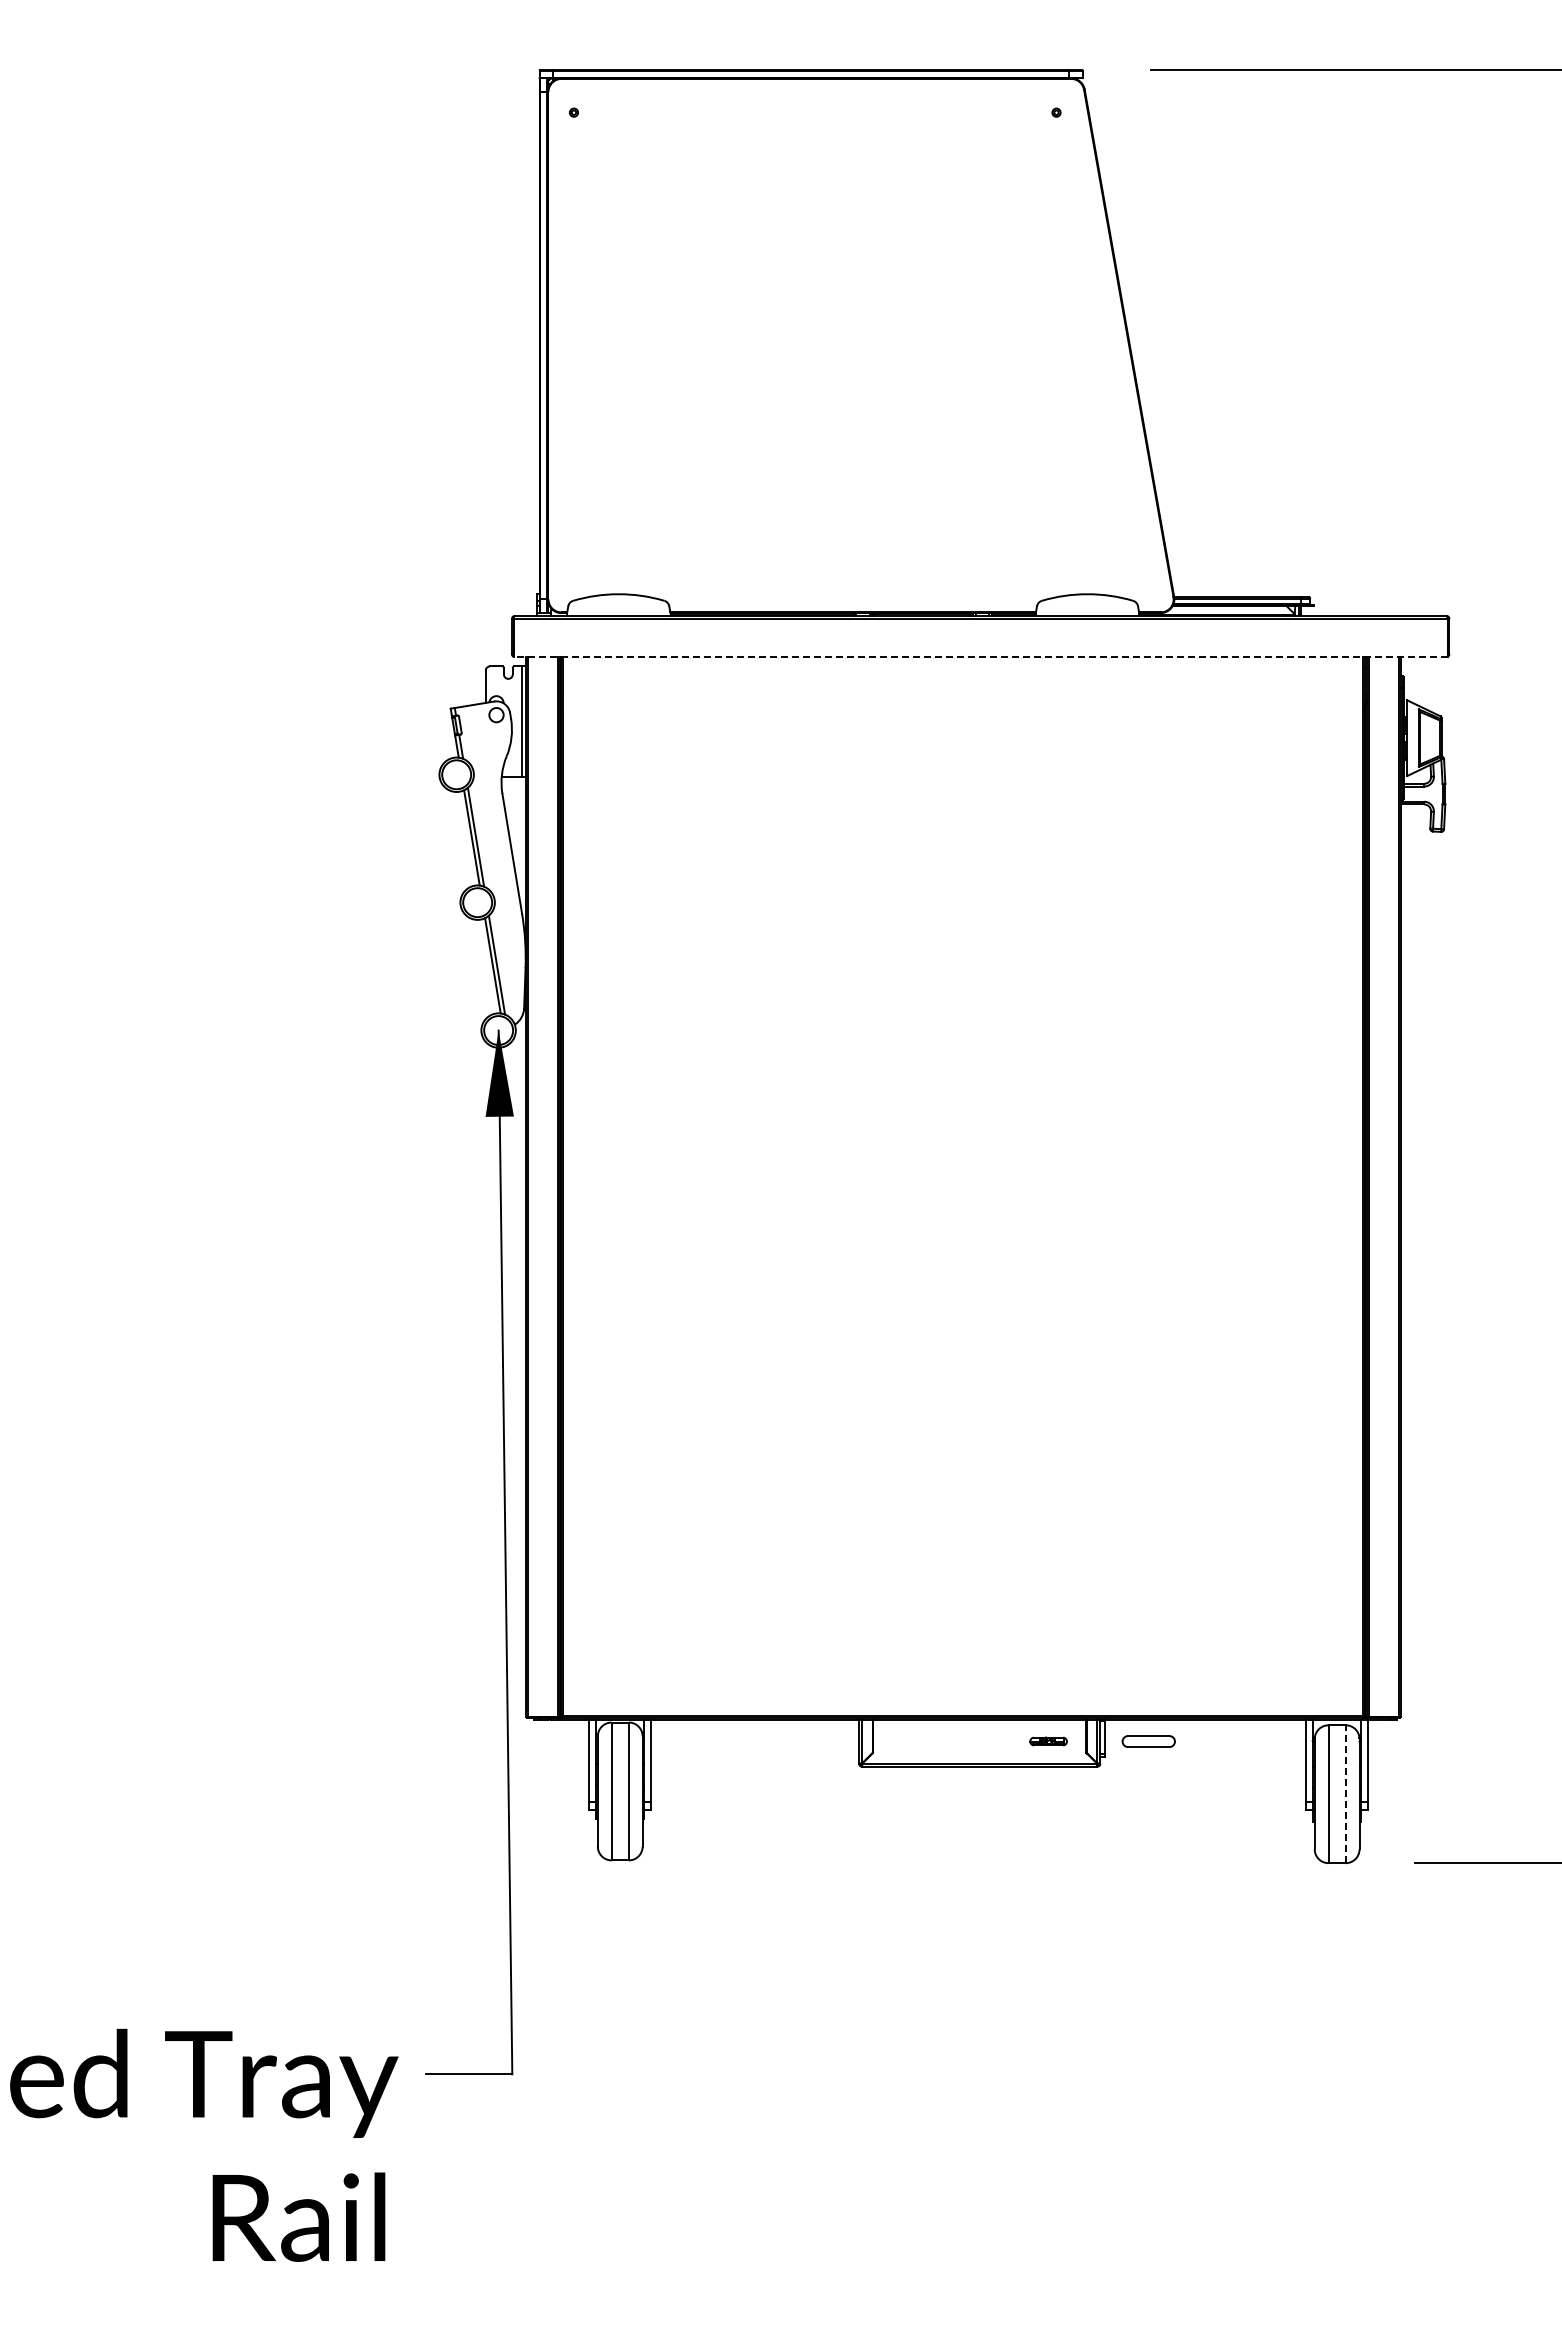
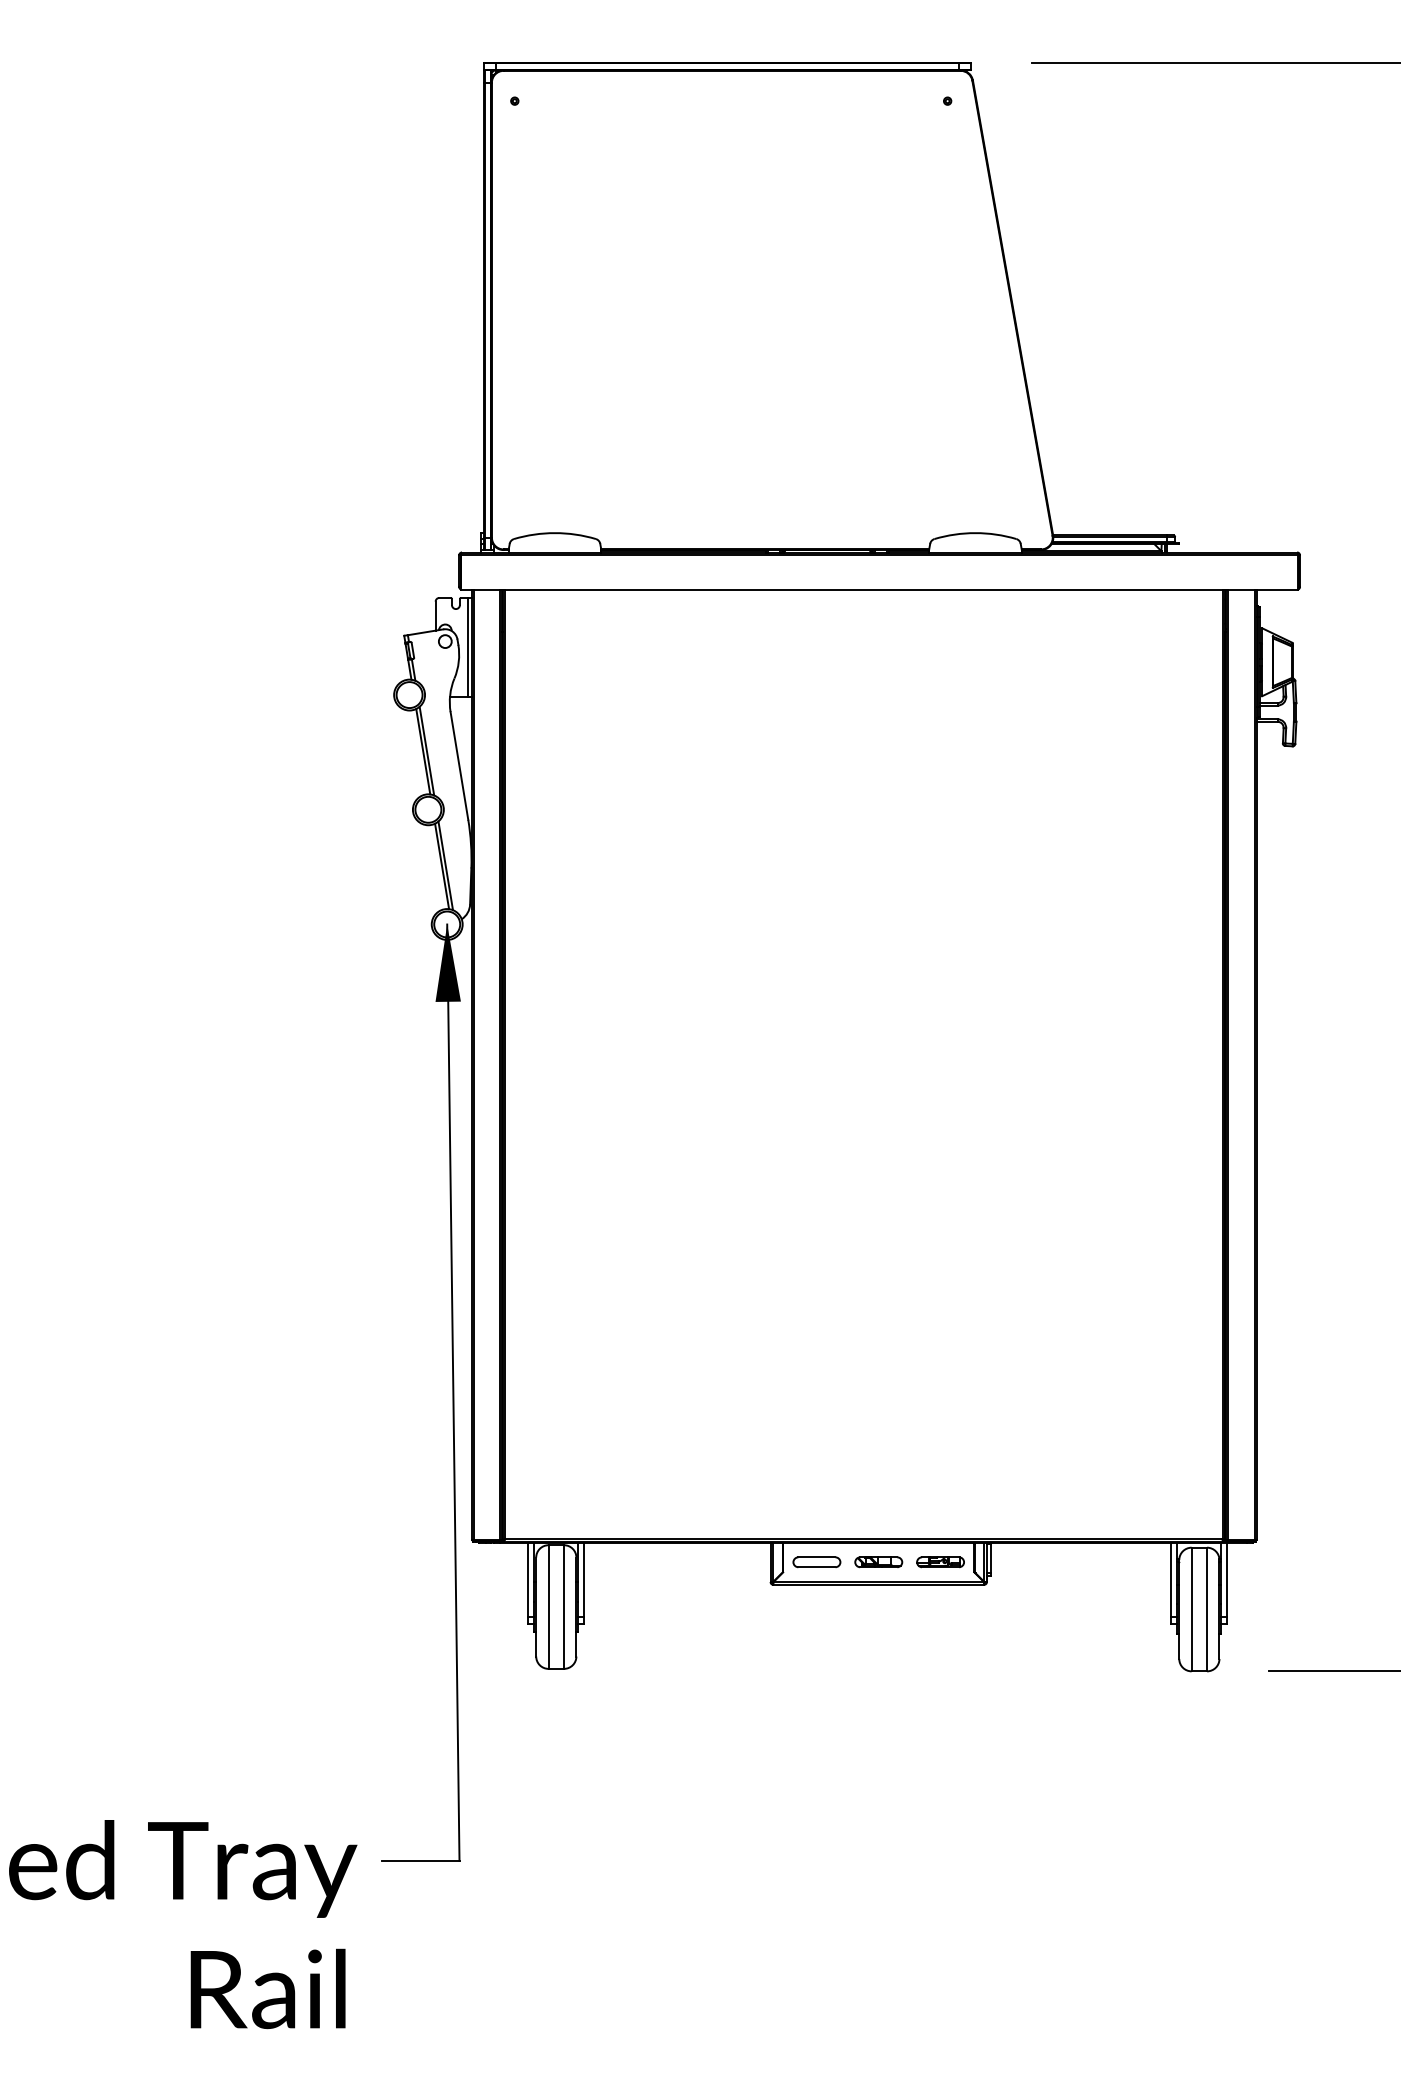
line: (980, 657) -> (879, 589), dashed -> solid
part: (979, 1741) -> (878, 1562), added
part: (1048, 1741) -> (940, 1562), size x1.43
part: (1148, 1741) -> (816, 1562), moved
line: (1345, 1794) -> (1206, 1609), dashed -> solid

